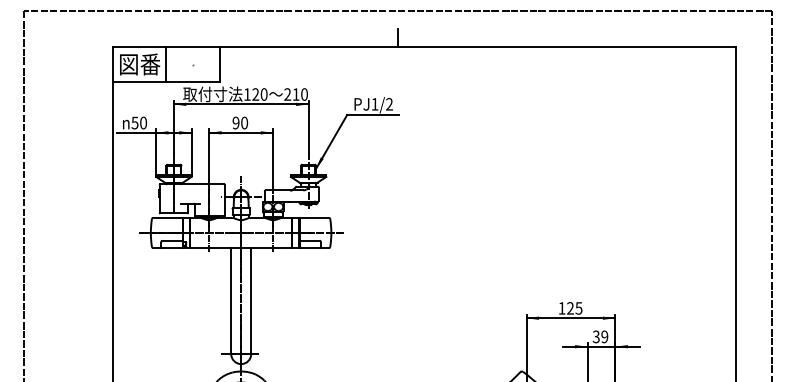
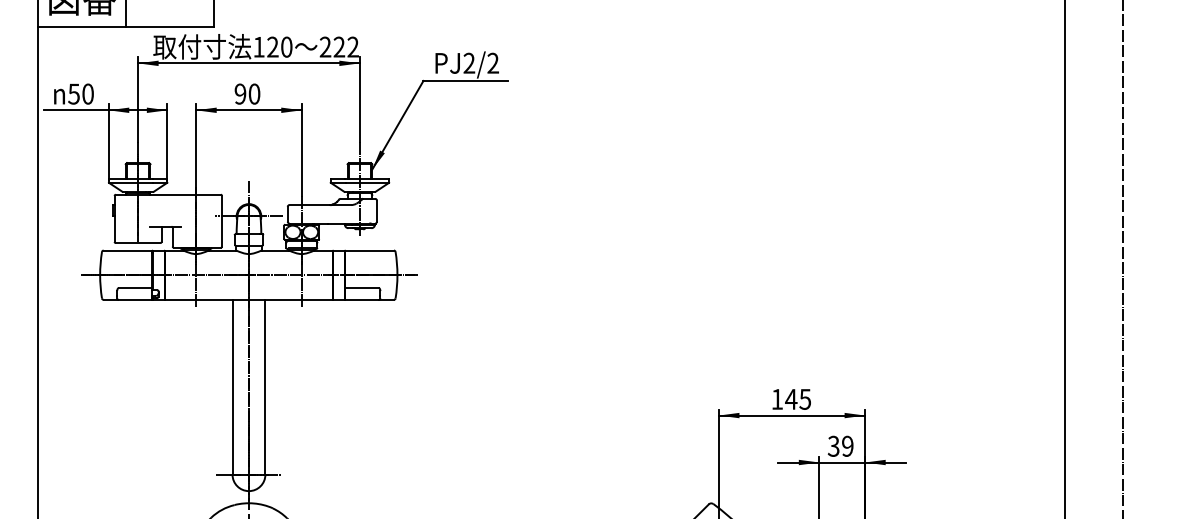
text: (299, 94) -> (344, 47), 210 -> 222
text: (374, 104) -> (468, 63), PJ1/2 -> PJ2/2
text: (570, 308) -> (791, 399), 125 -> 145

